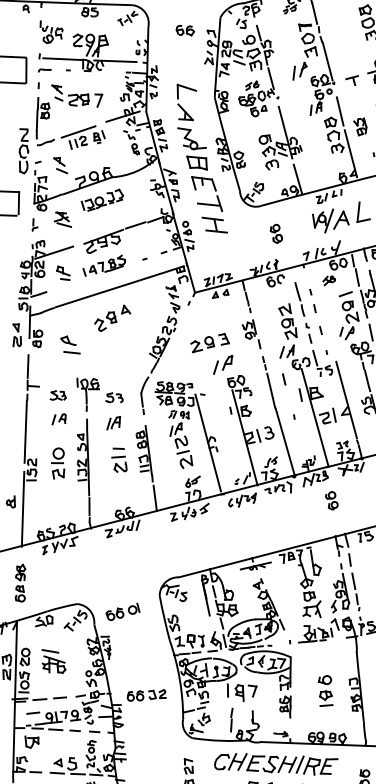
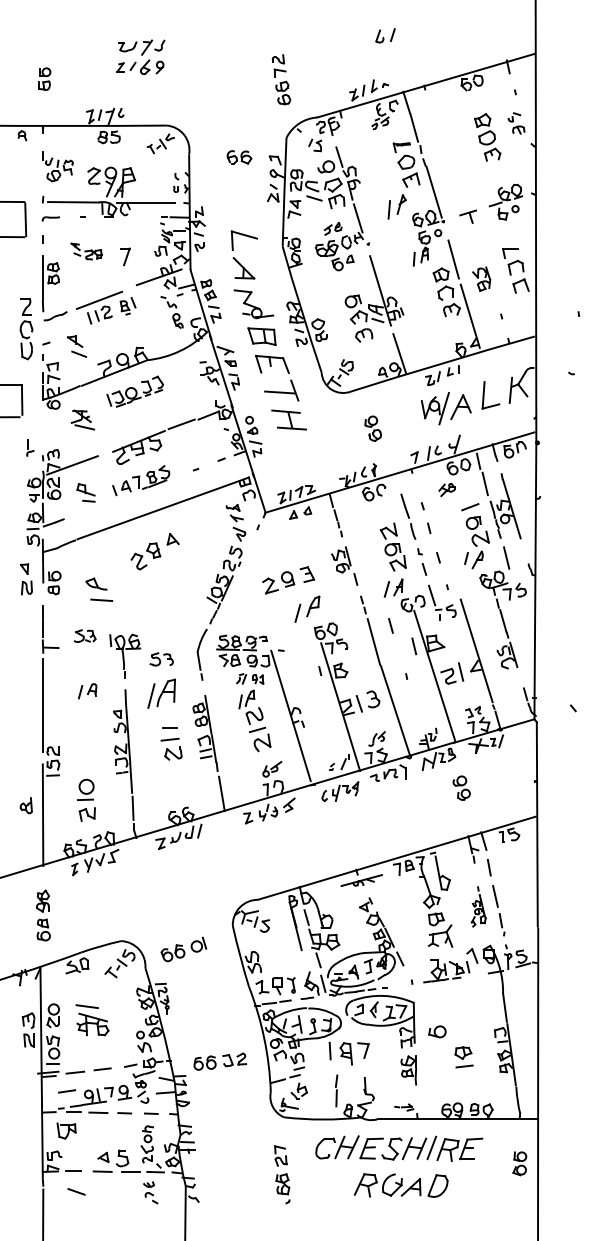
part: (70, 95) -> (86, 251), size x0.6
part: (35, 224) -> (30, 447), moved
part: (57, 395) -> (84, 635), moved
part: (113, 422) -> (161, 693), size x1.6
part: (58, 462) -> (86, 799), moved
part: (341, 588) -> (478, 906), size x0.6
part: (325, 679) -> (437, 1031), moved

